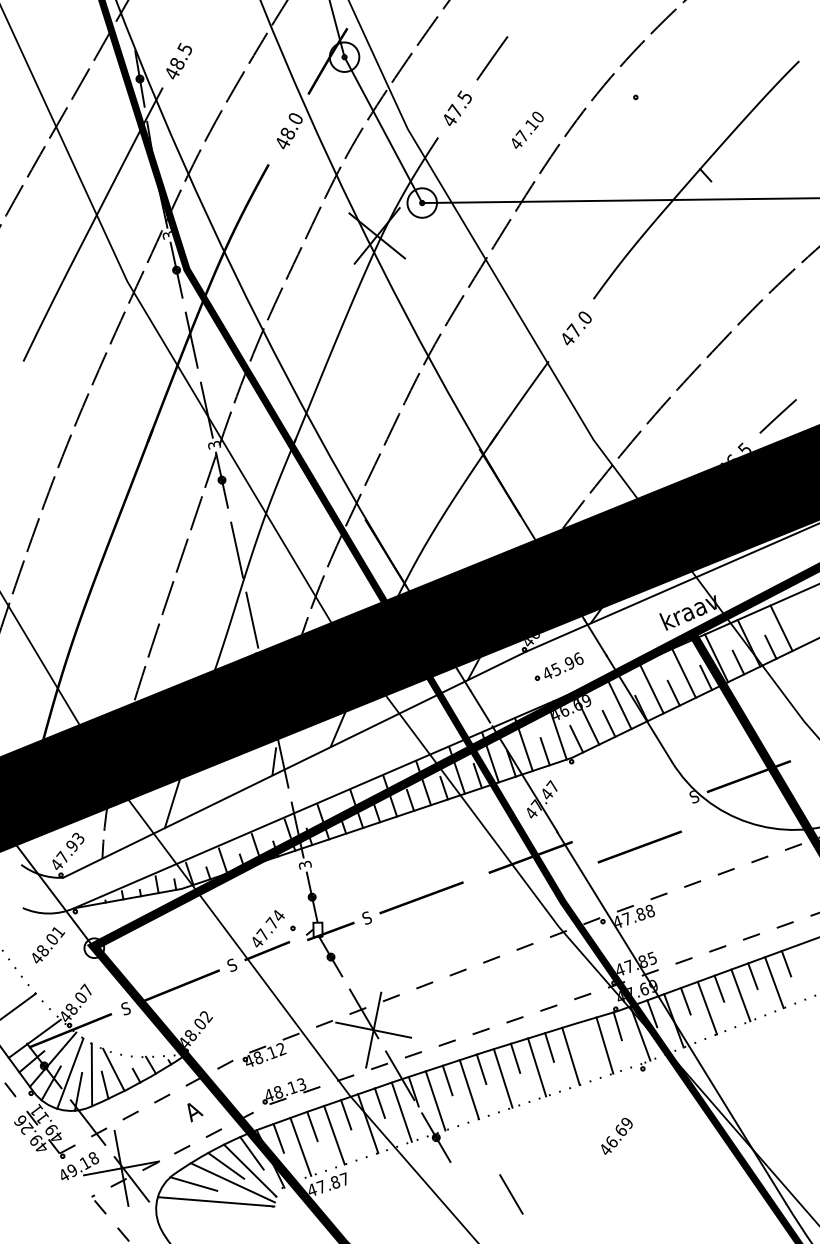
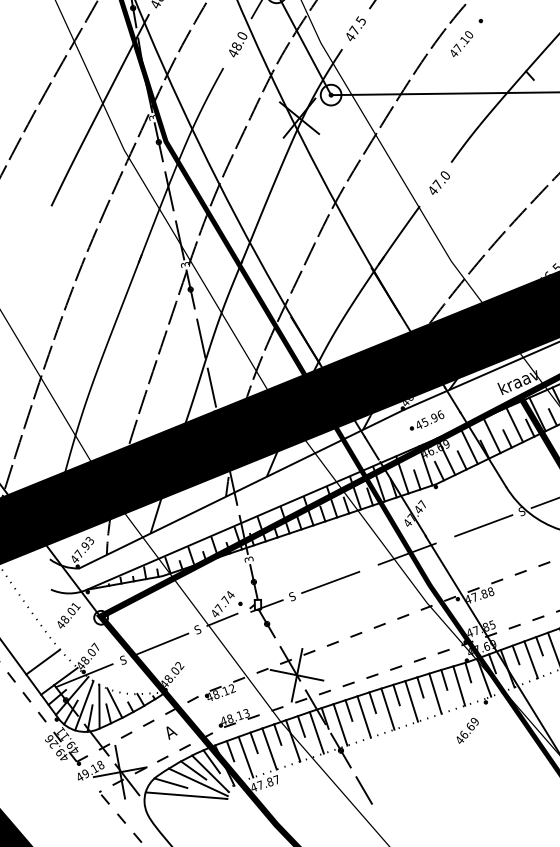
text: (527, 129) -> (461, 43), moved
line: (639, 846) -> (483, 525), moved
line: (583, 1036) -> (444, 679), added
text: (616, 1136) -> (467, 730), moved
line: (511, 1194) -> (364, 790), moved

